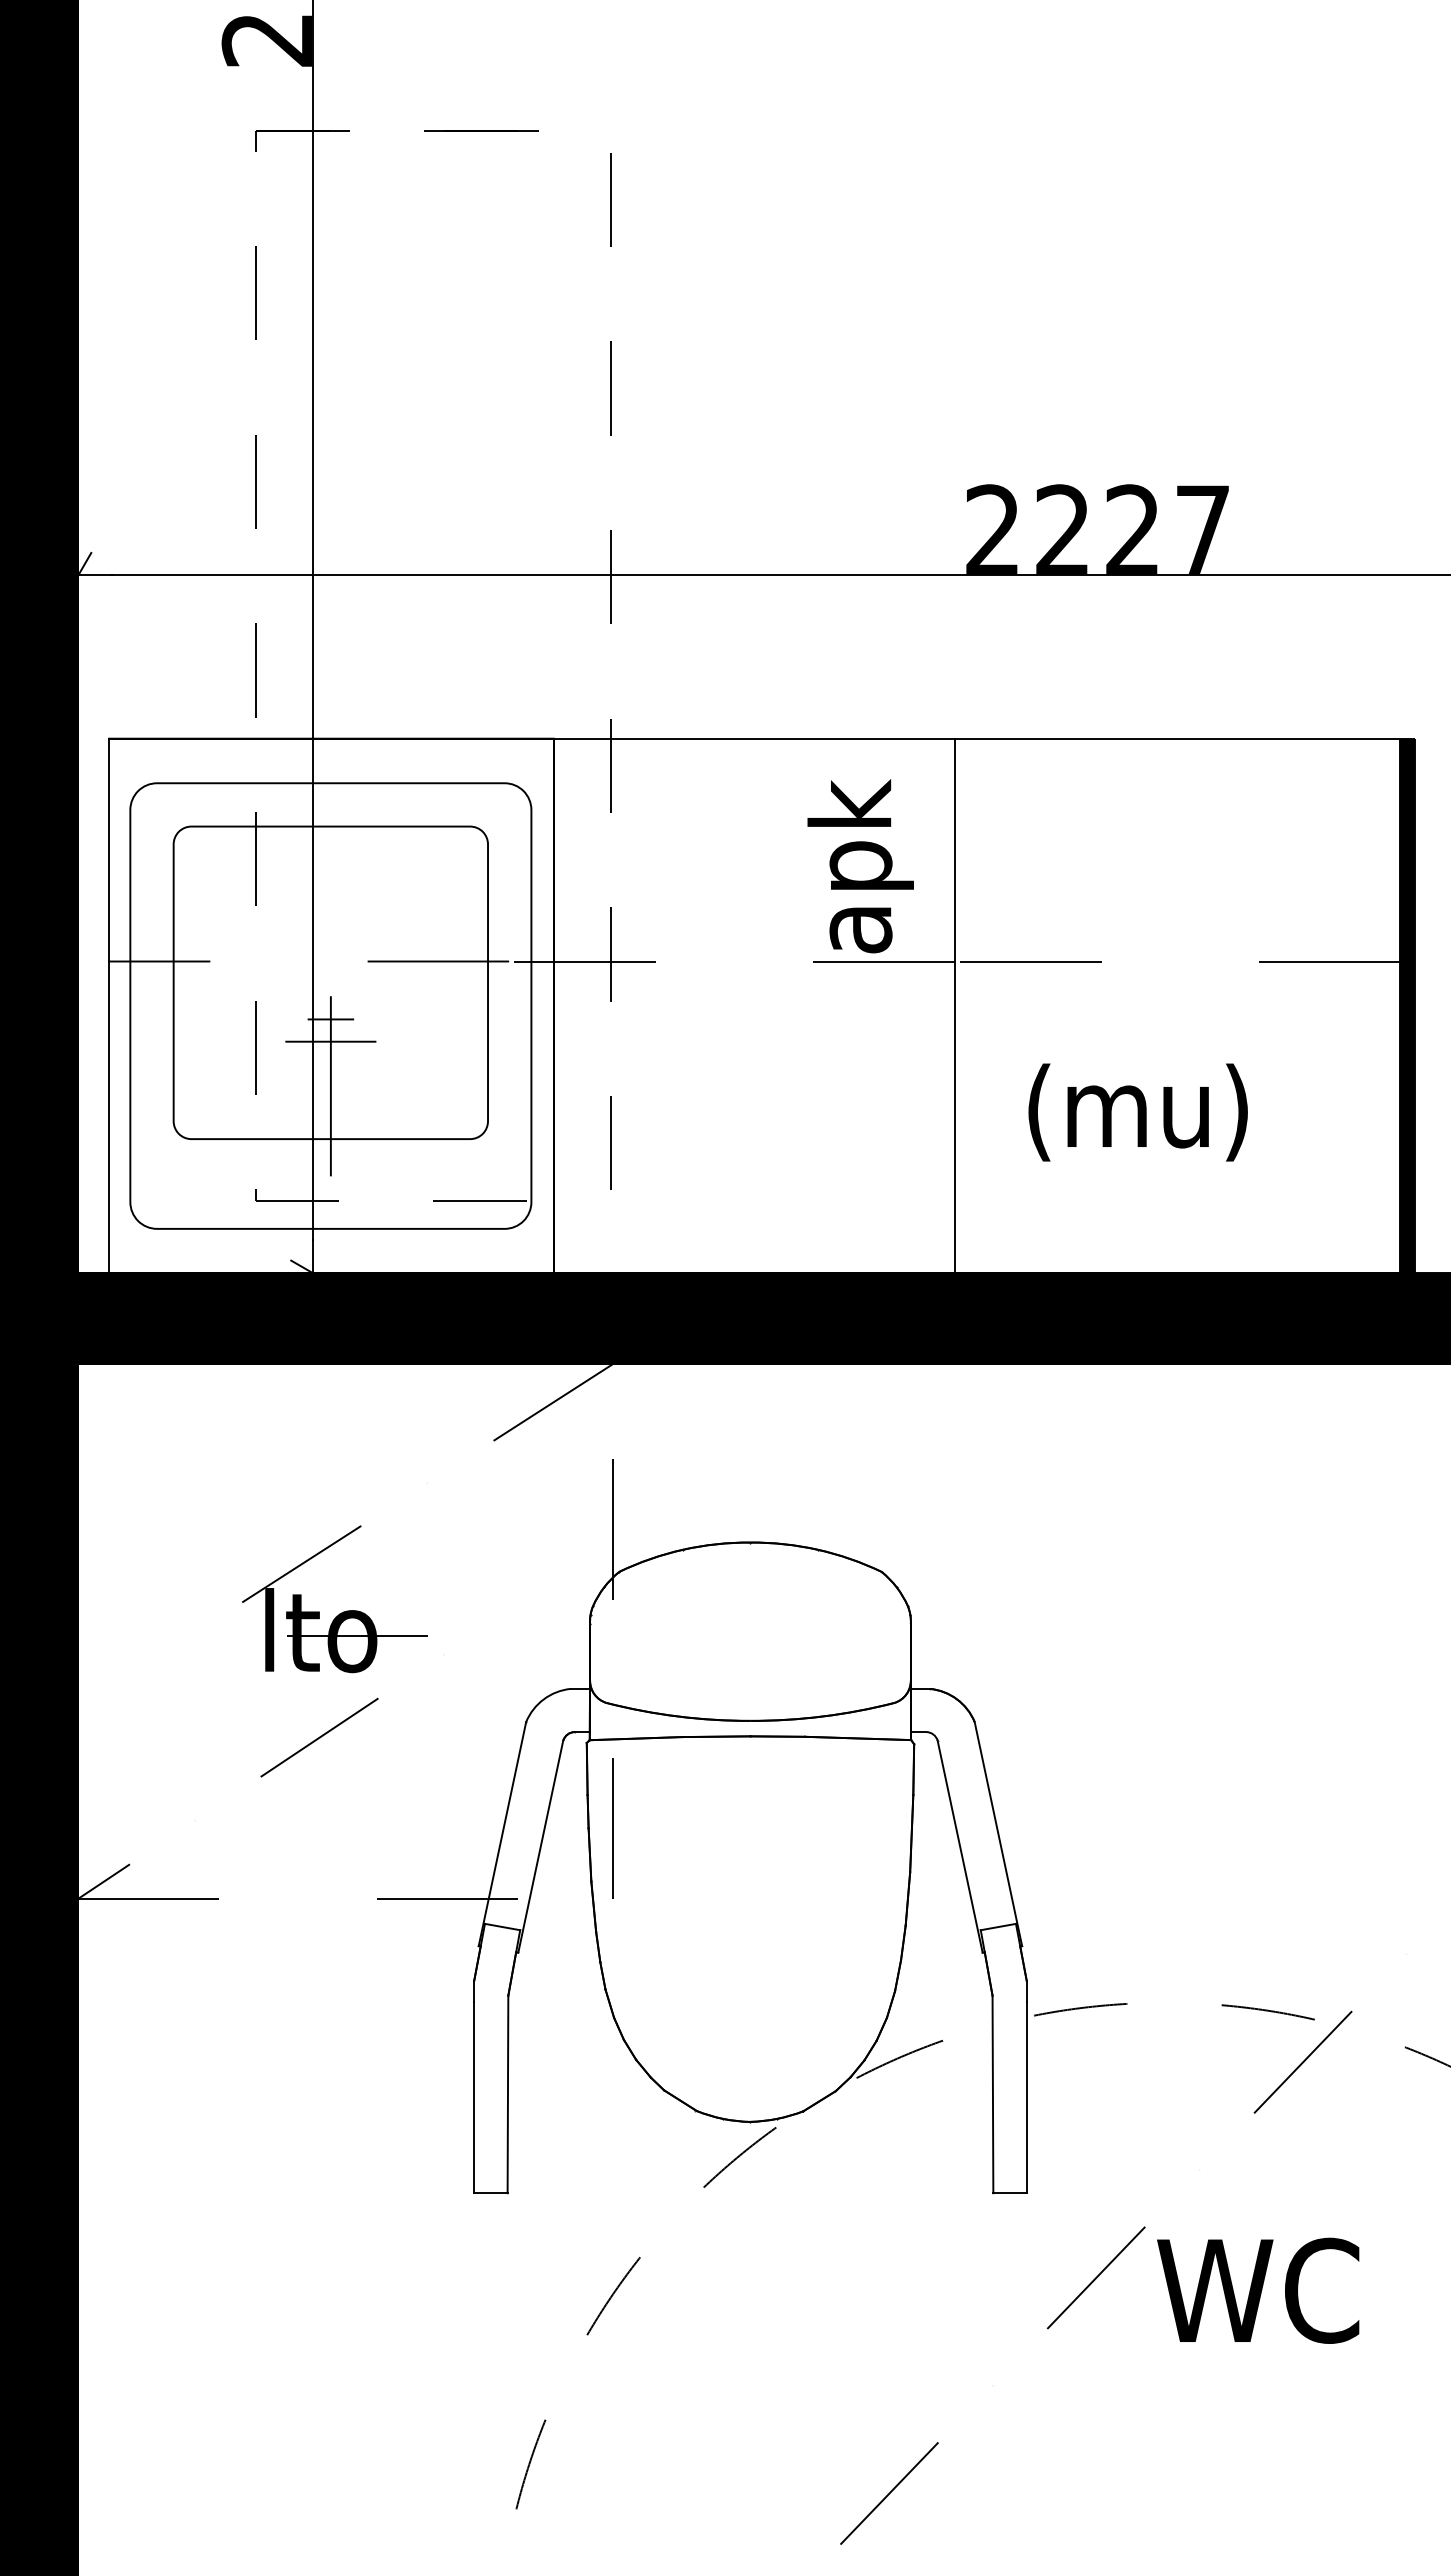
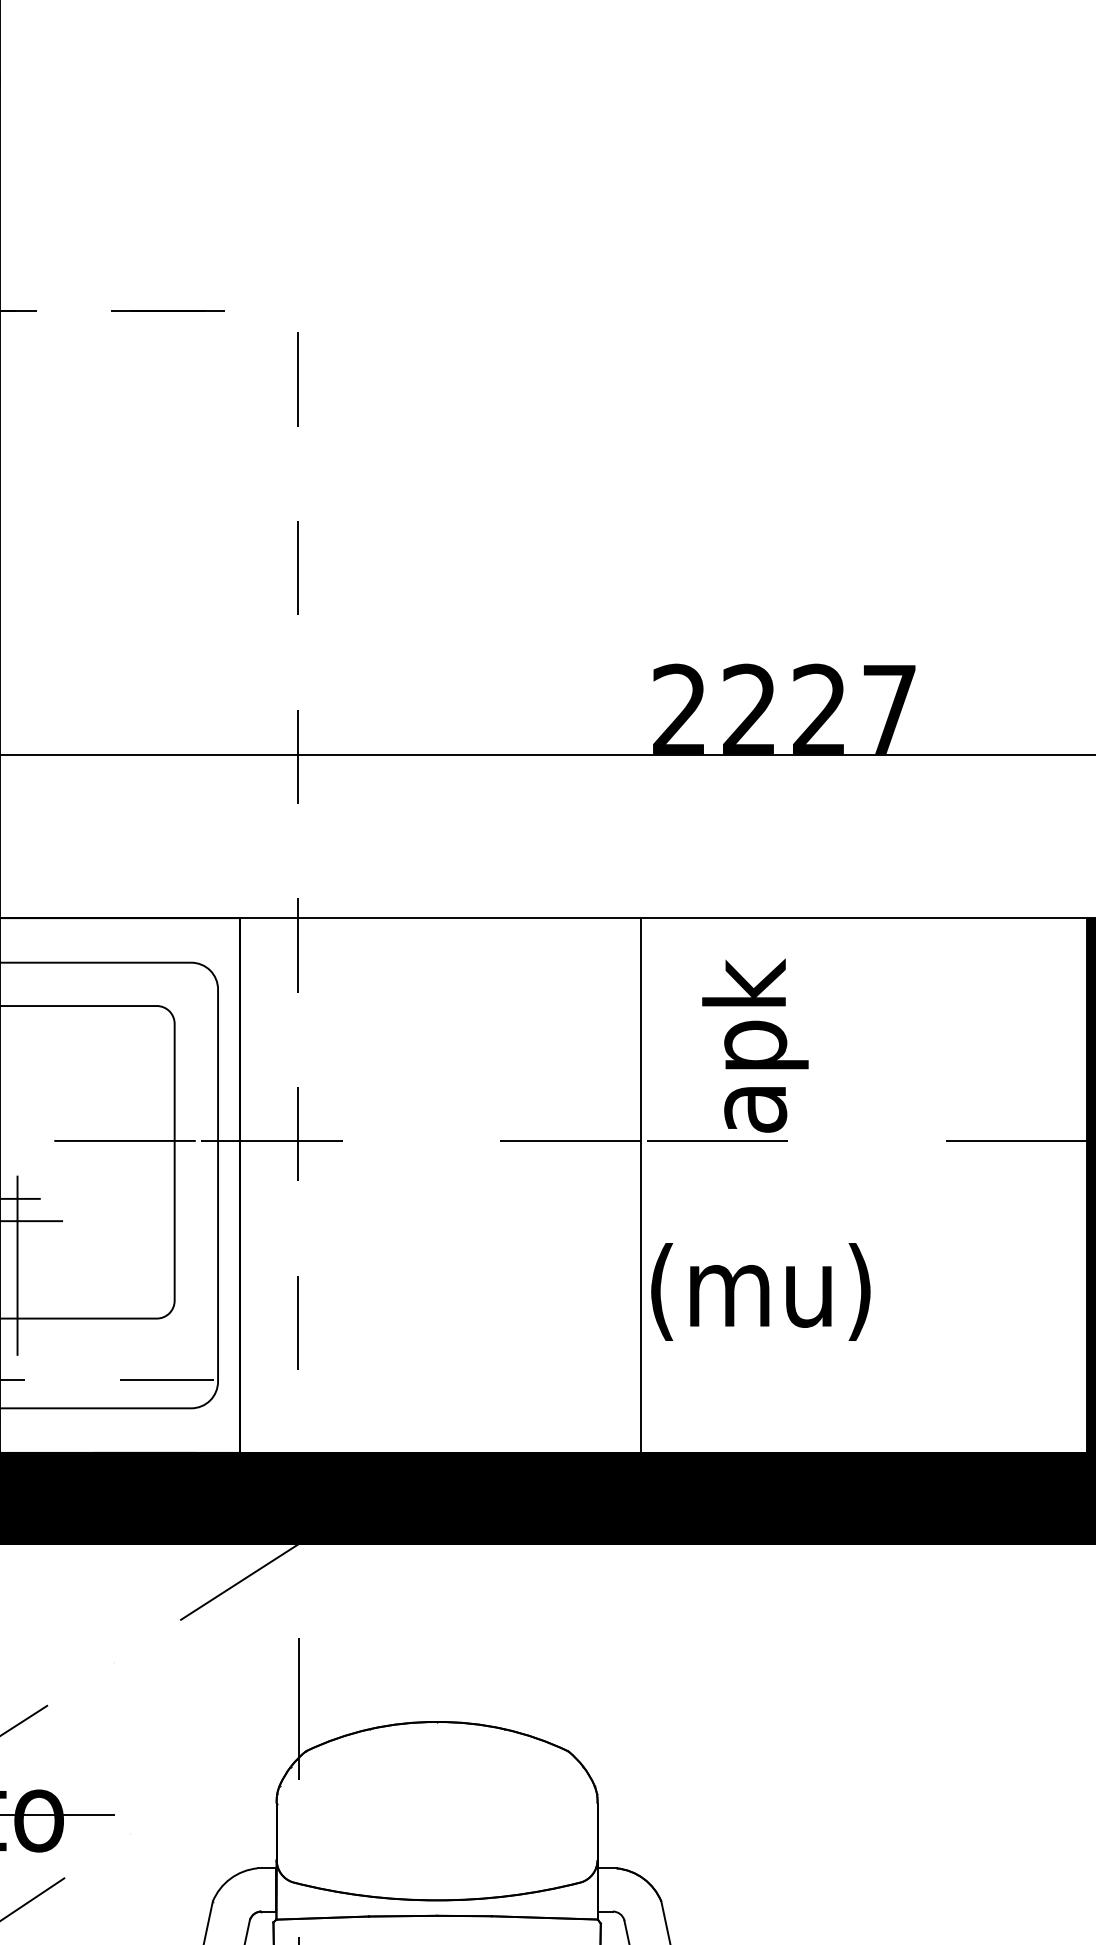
text: (860, 866) -> (755, 1045), moved
text: (1137, 1112) -> (760, 1291), moved

